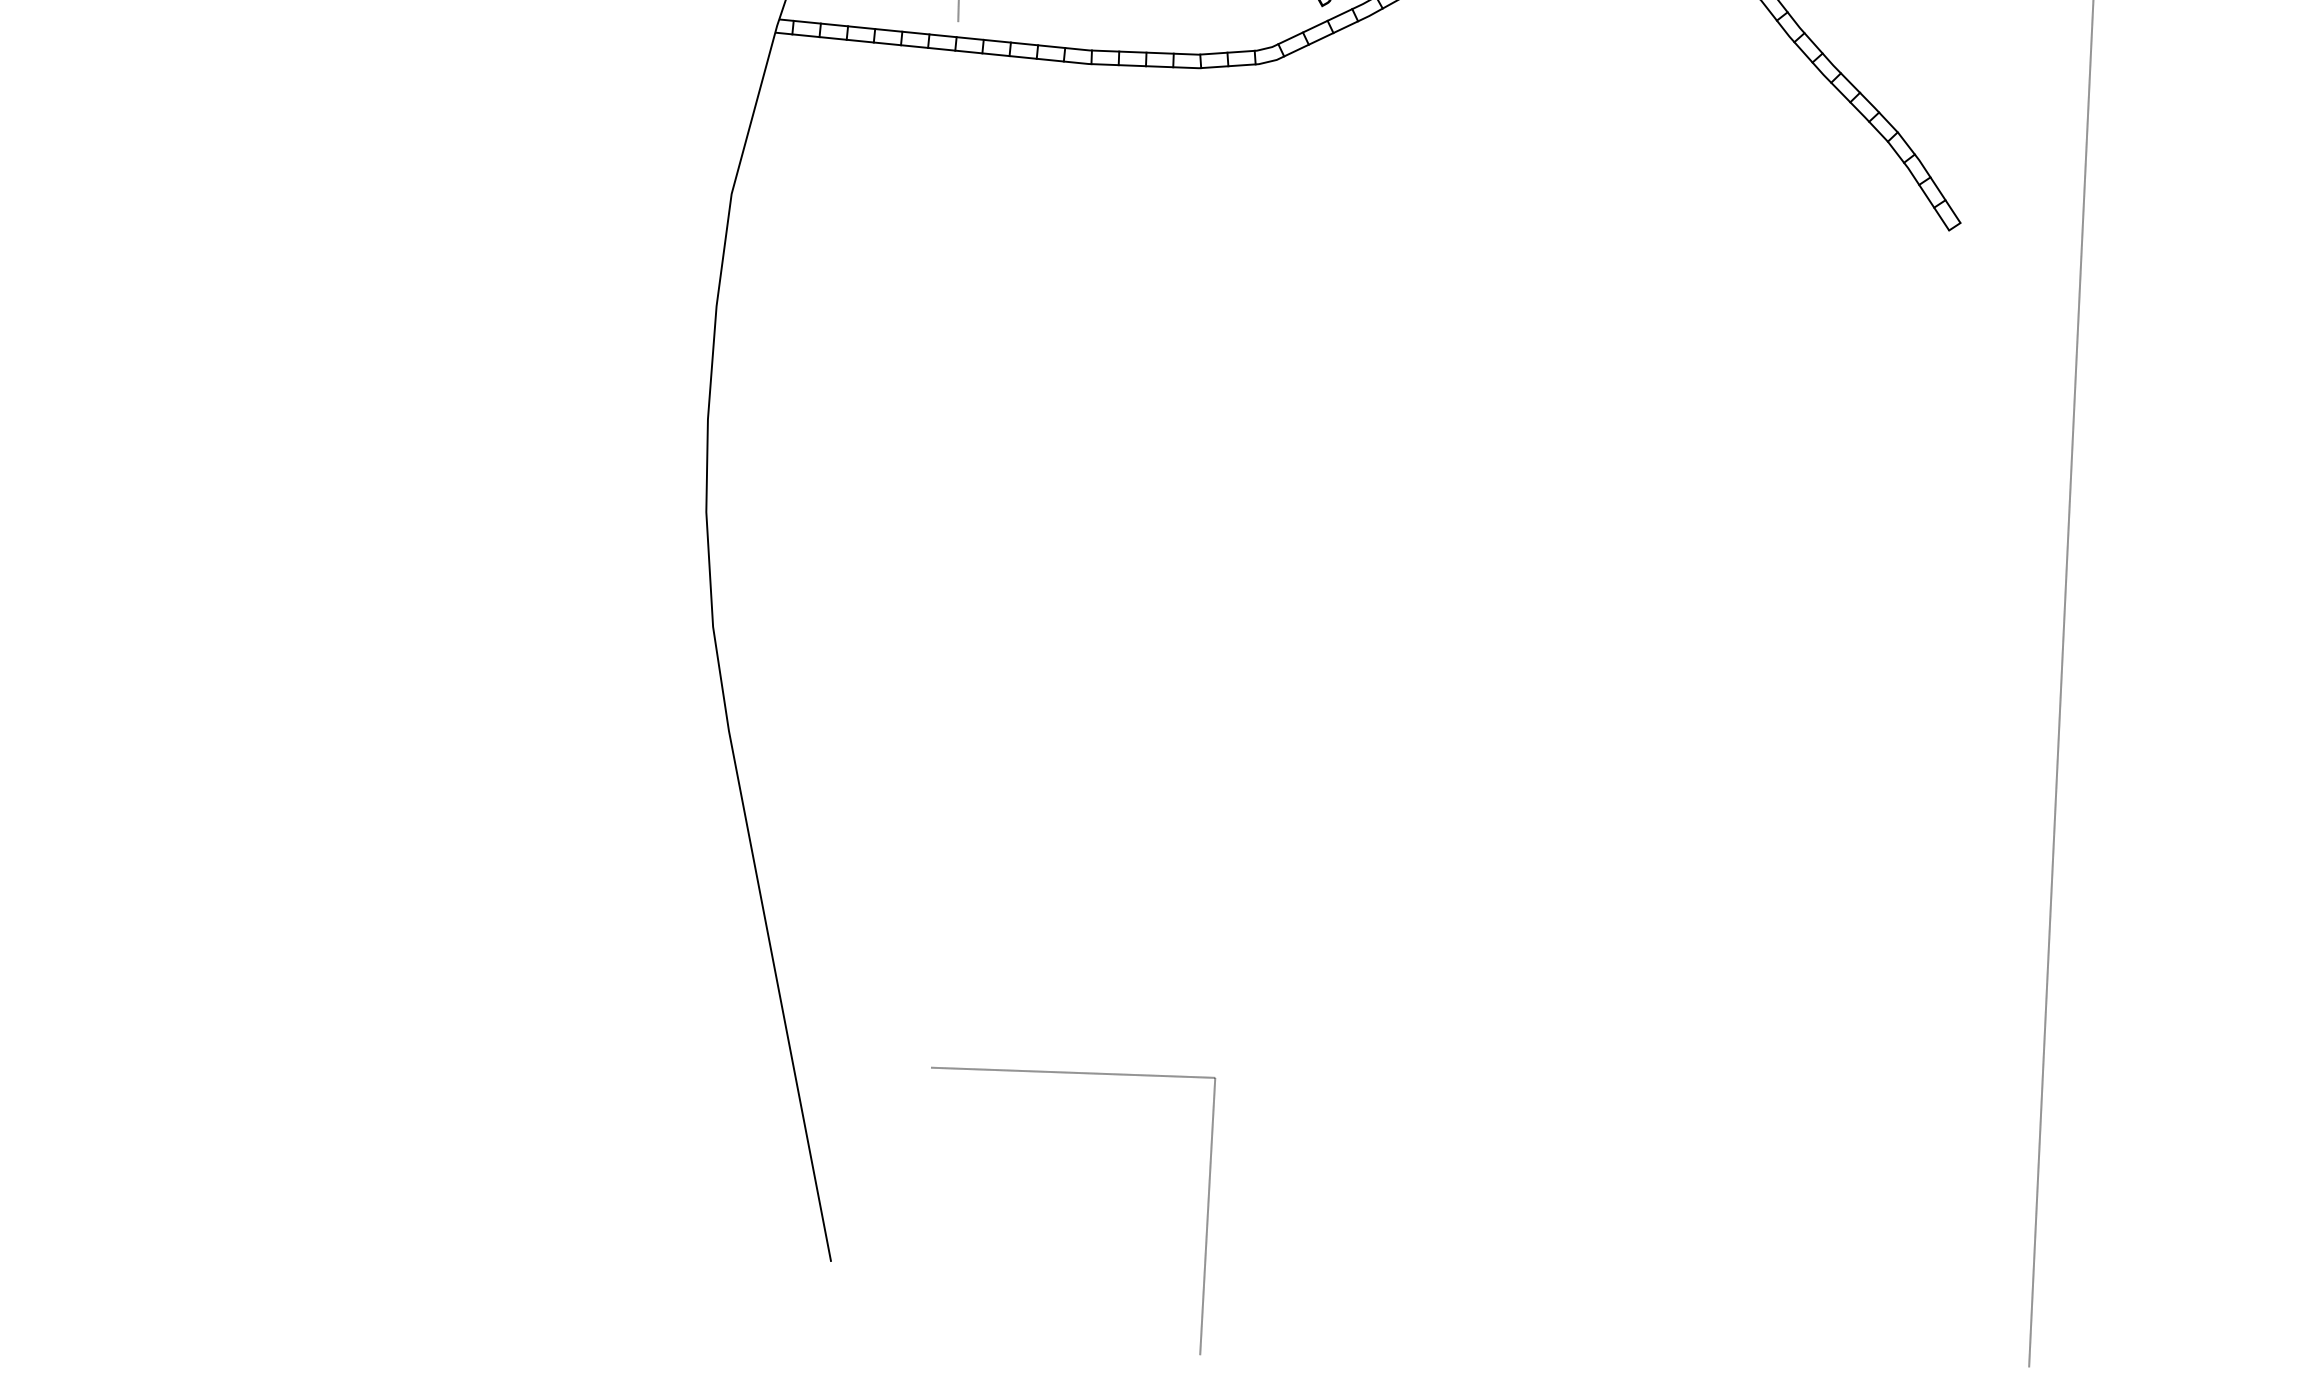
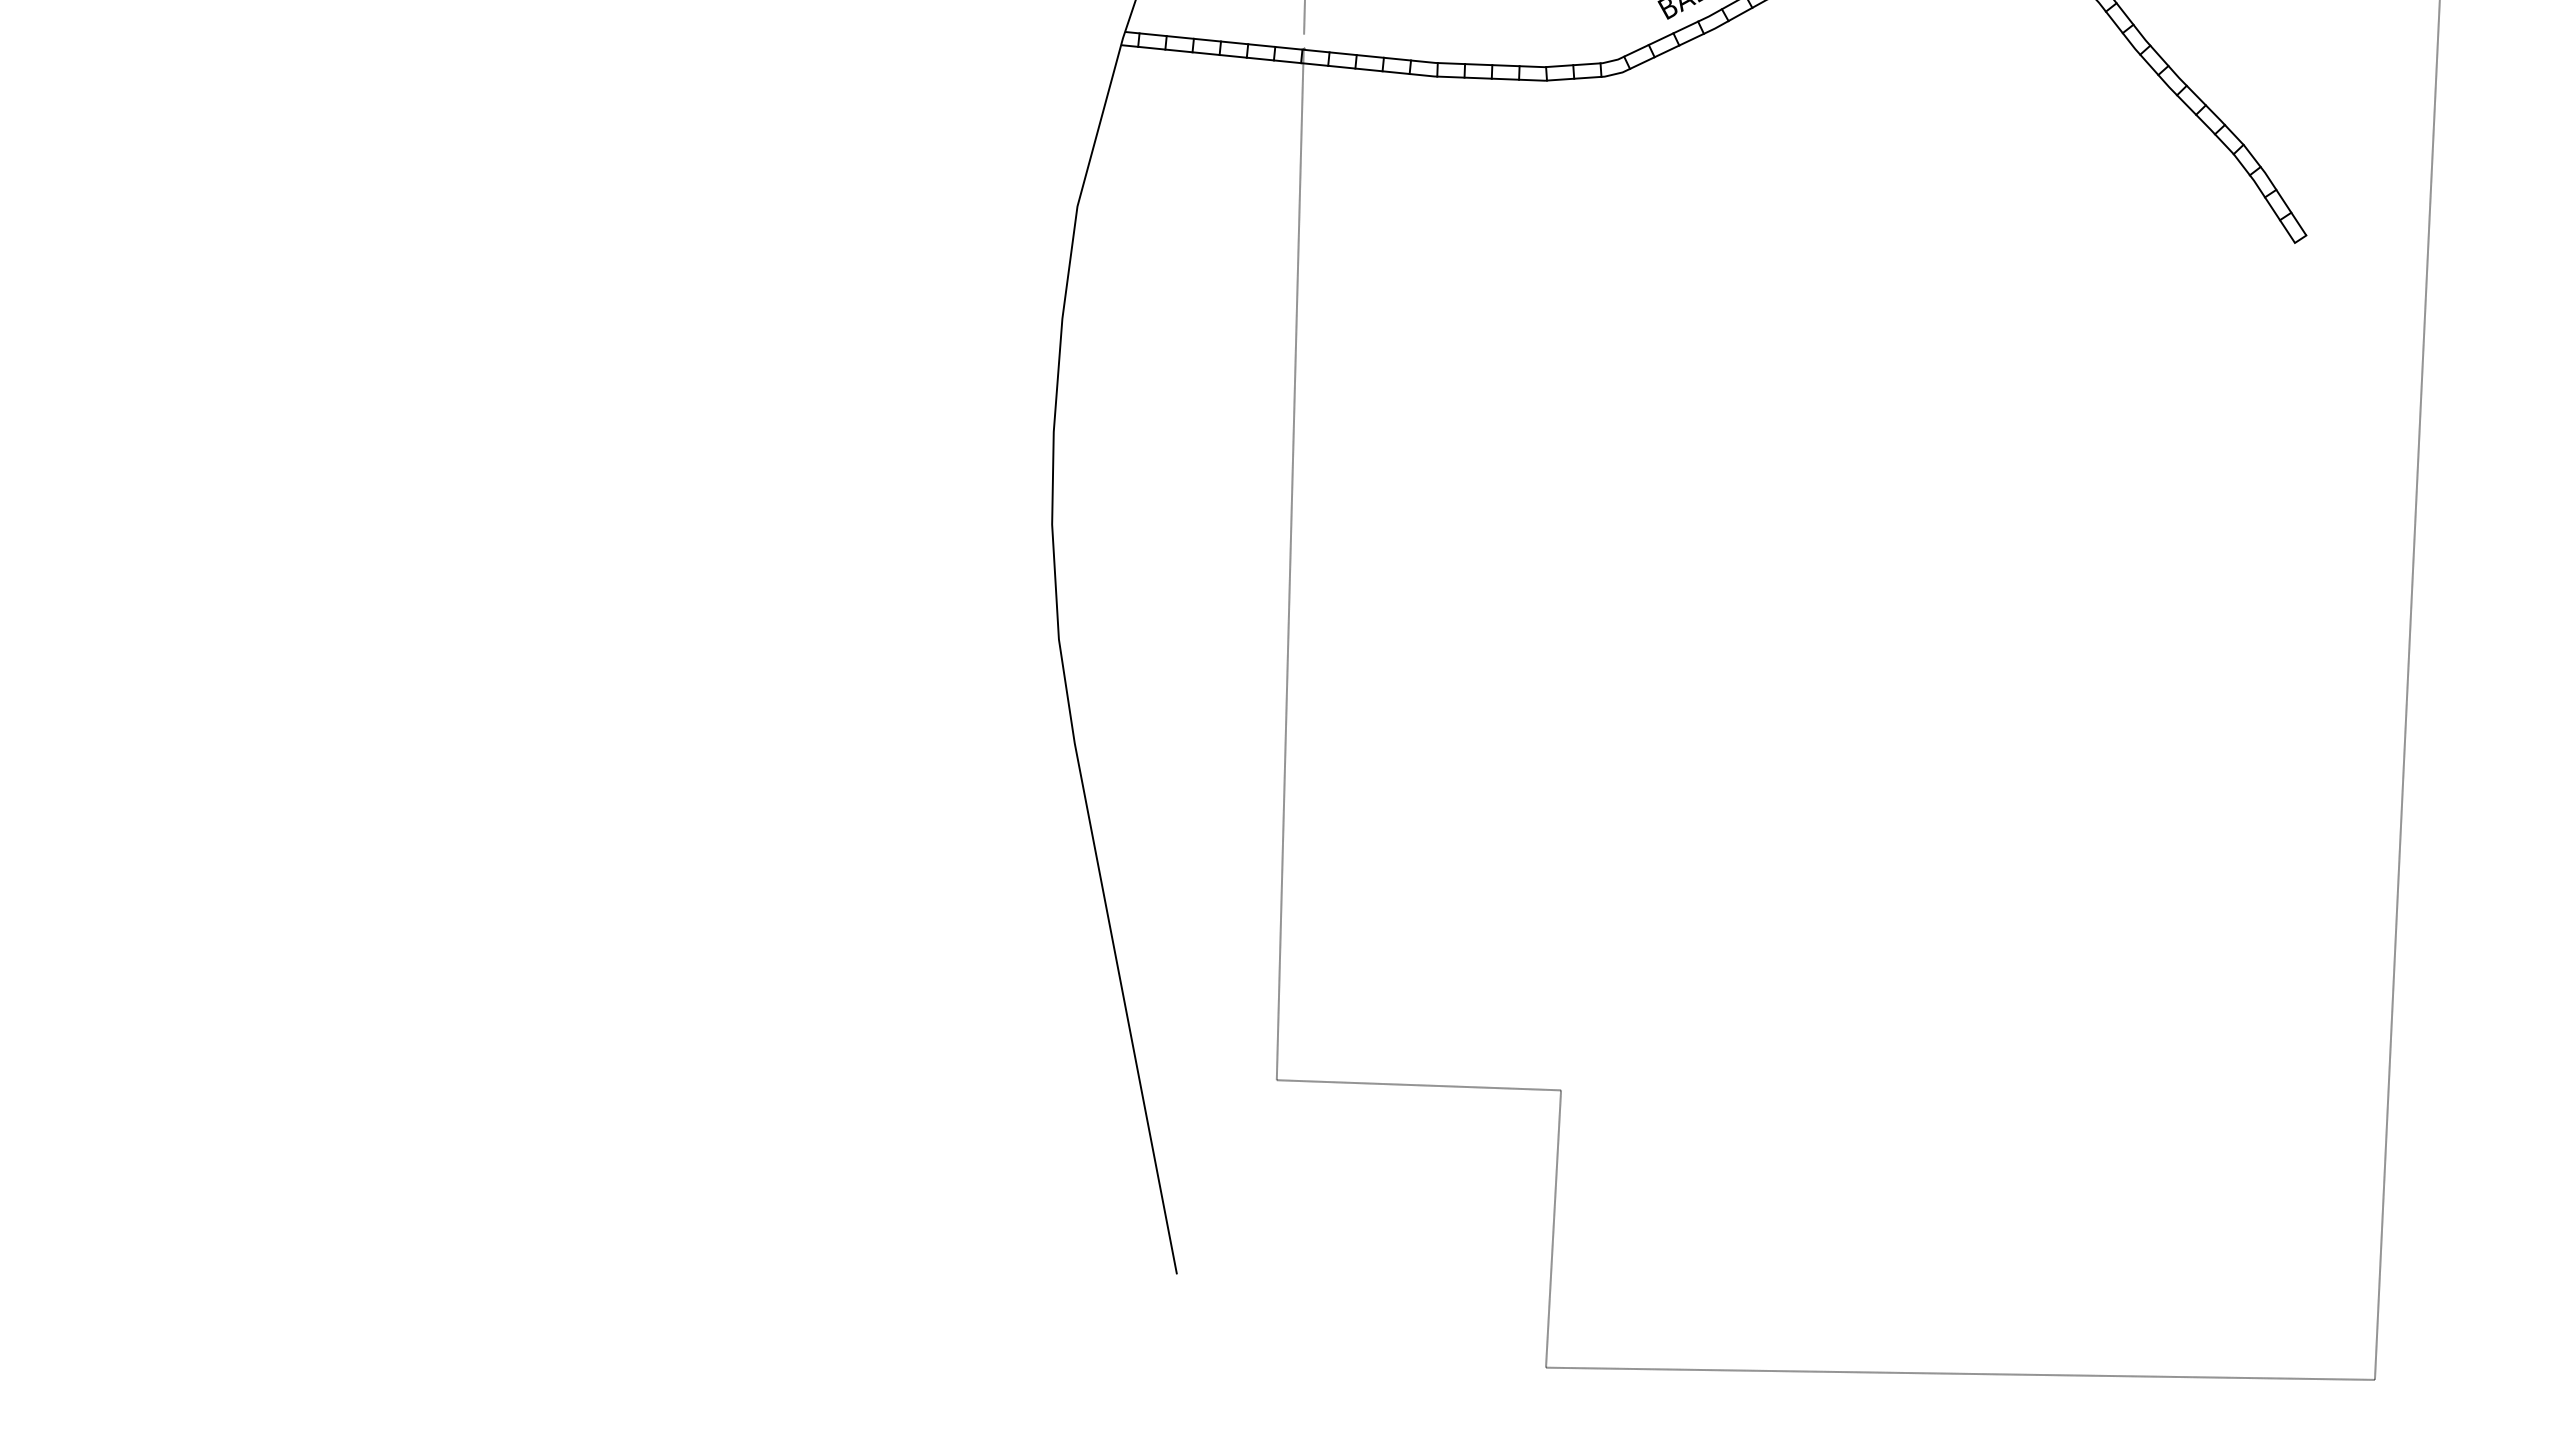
line: (943, 552) -> (1289, 564), added
line: (1614, 1361) -> (1960, 1373), added

